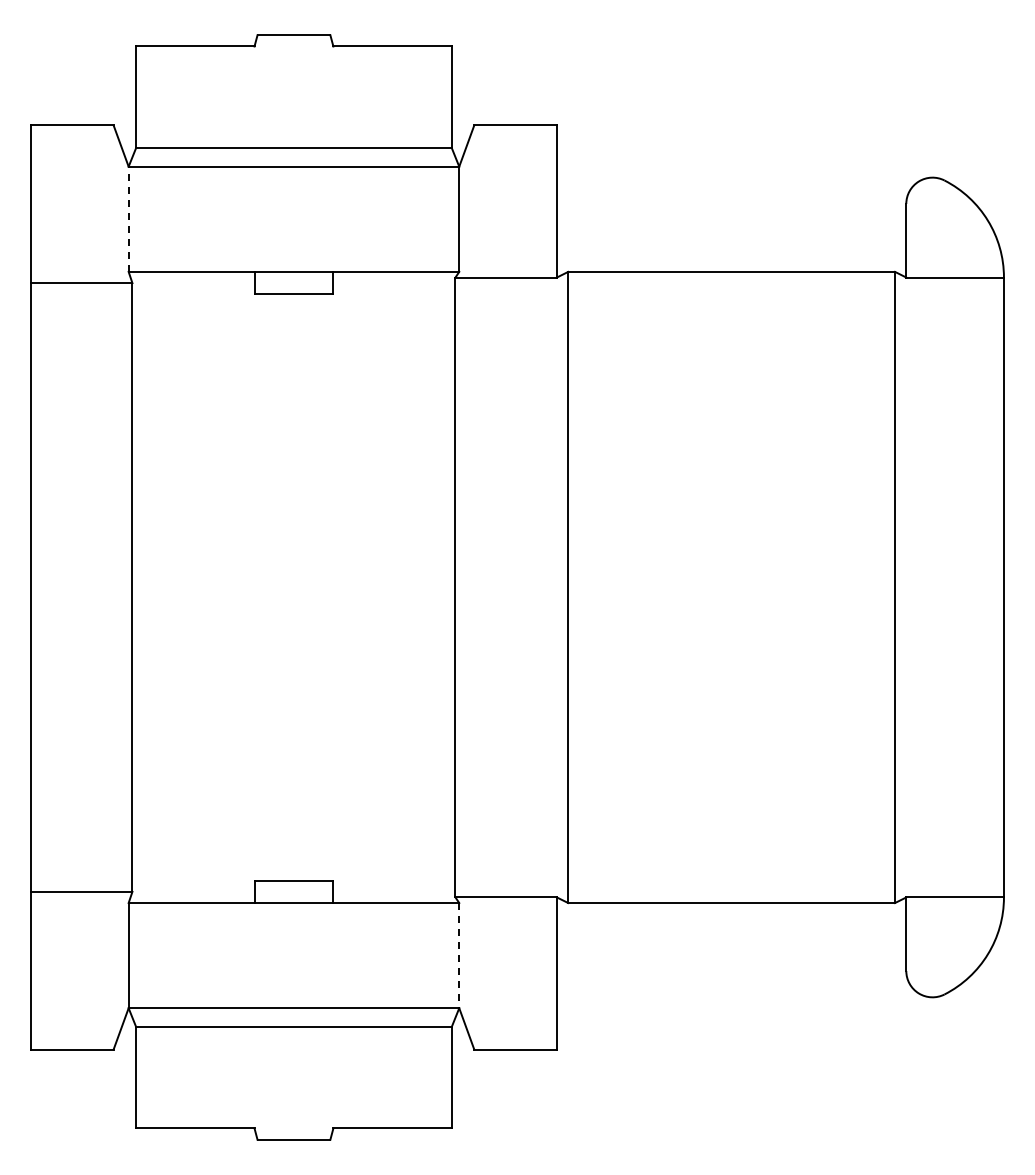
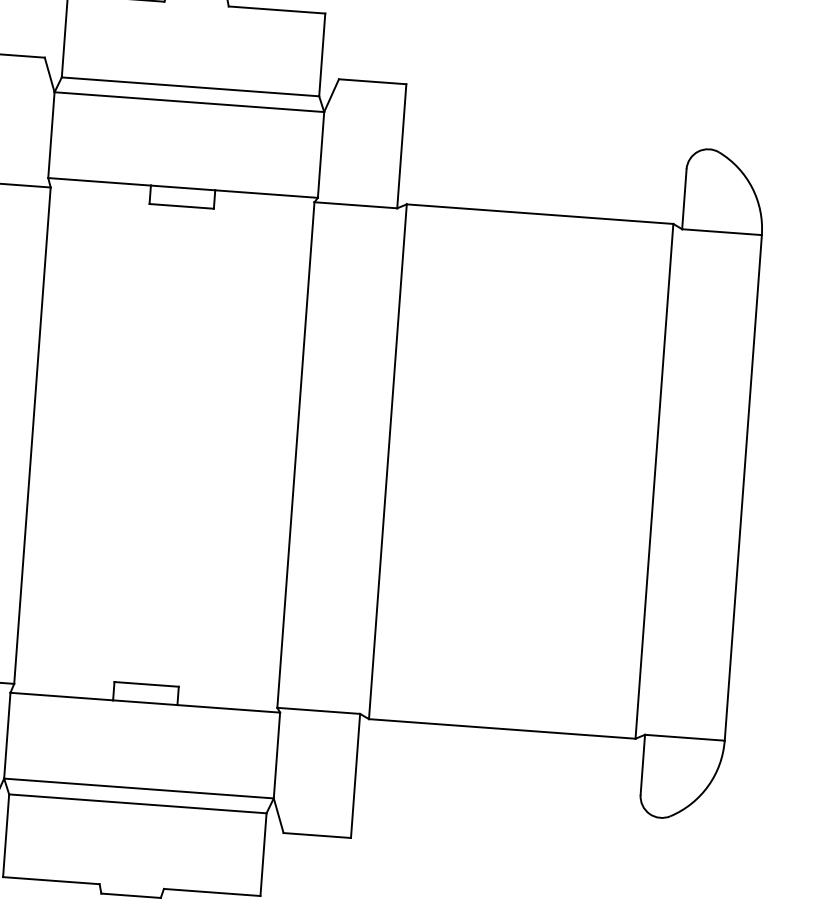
line: (128, 219) -> (51, 135), dashed -> solid
line: (459, 955) -> (277, 755), dashed -> solid

